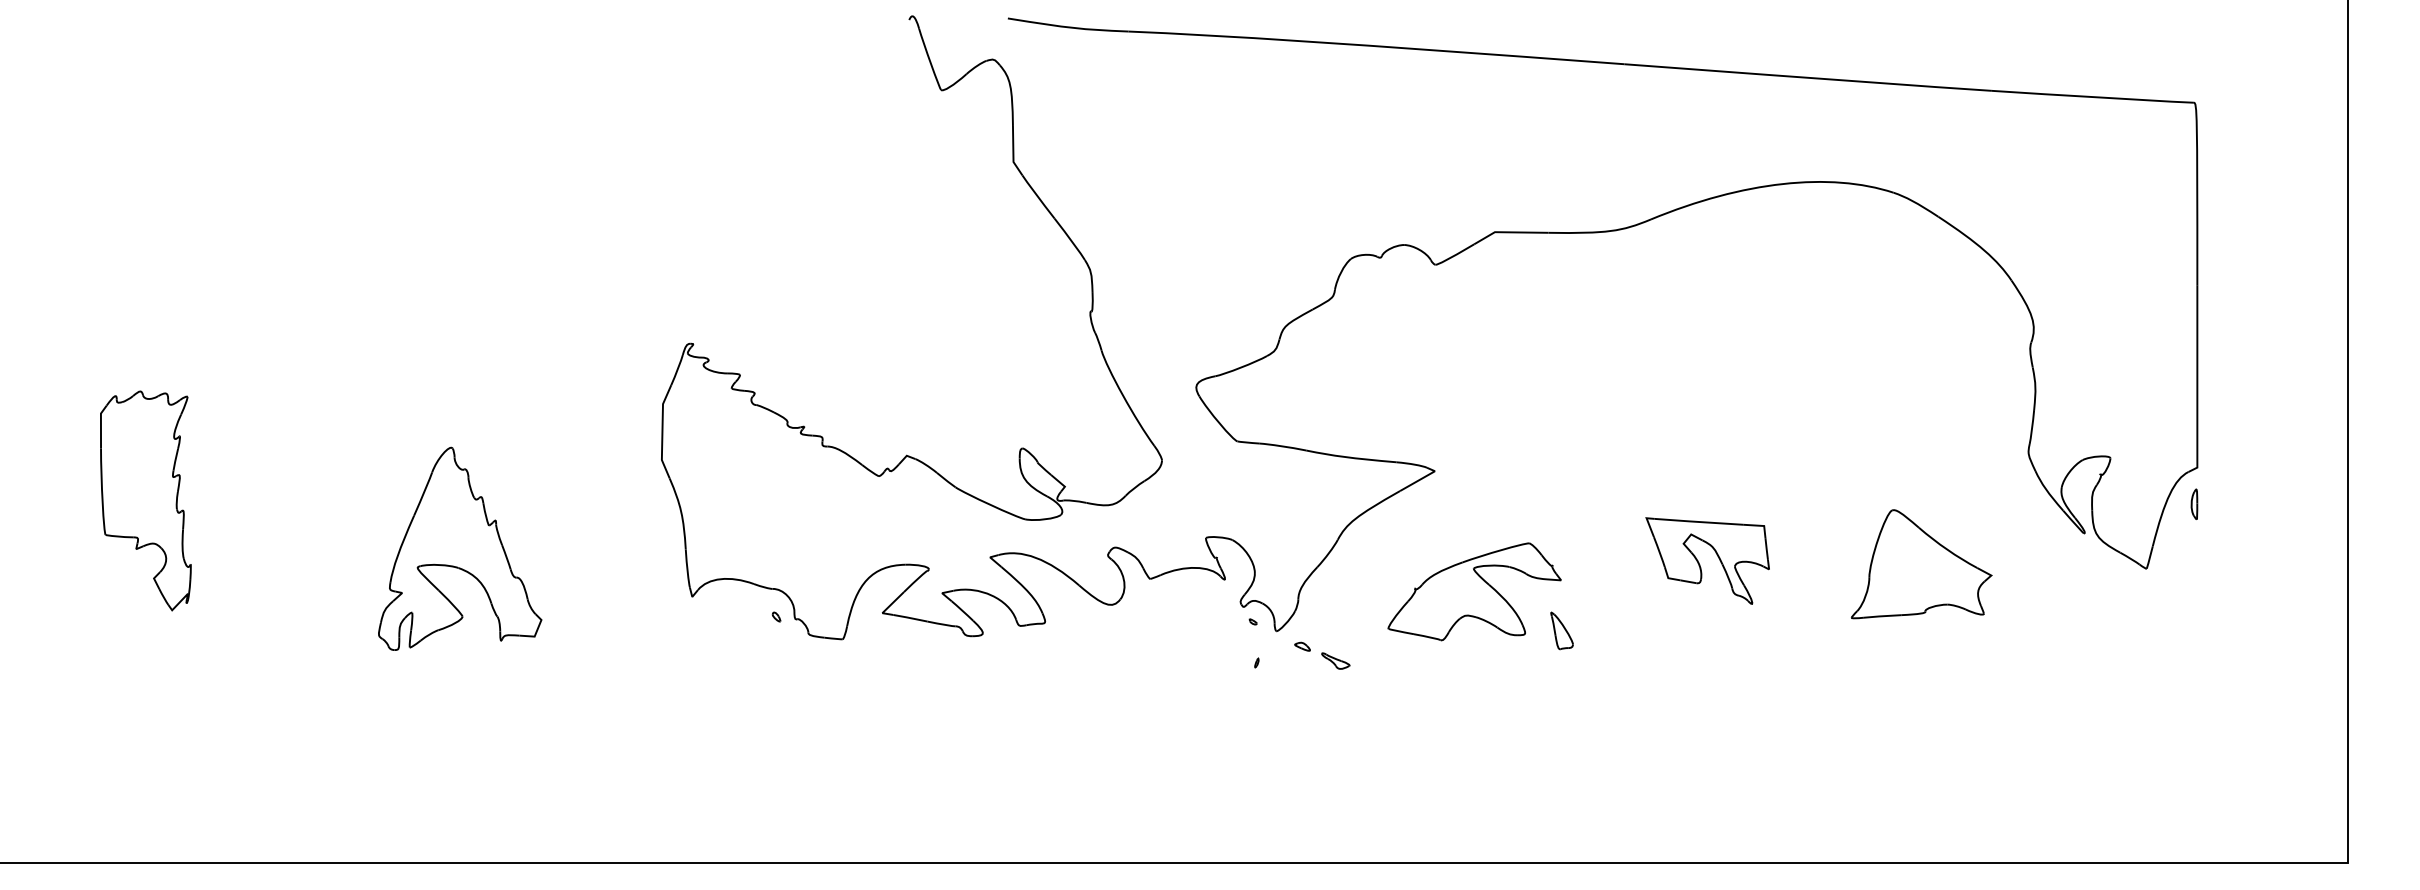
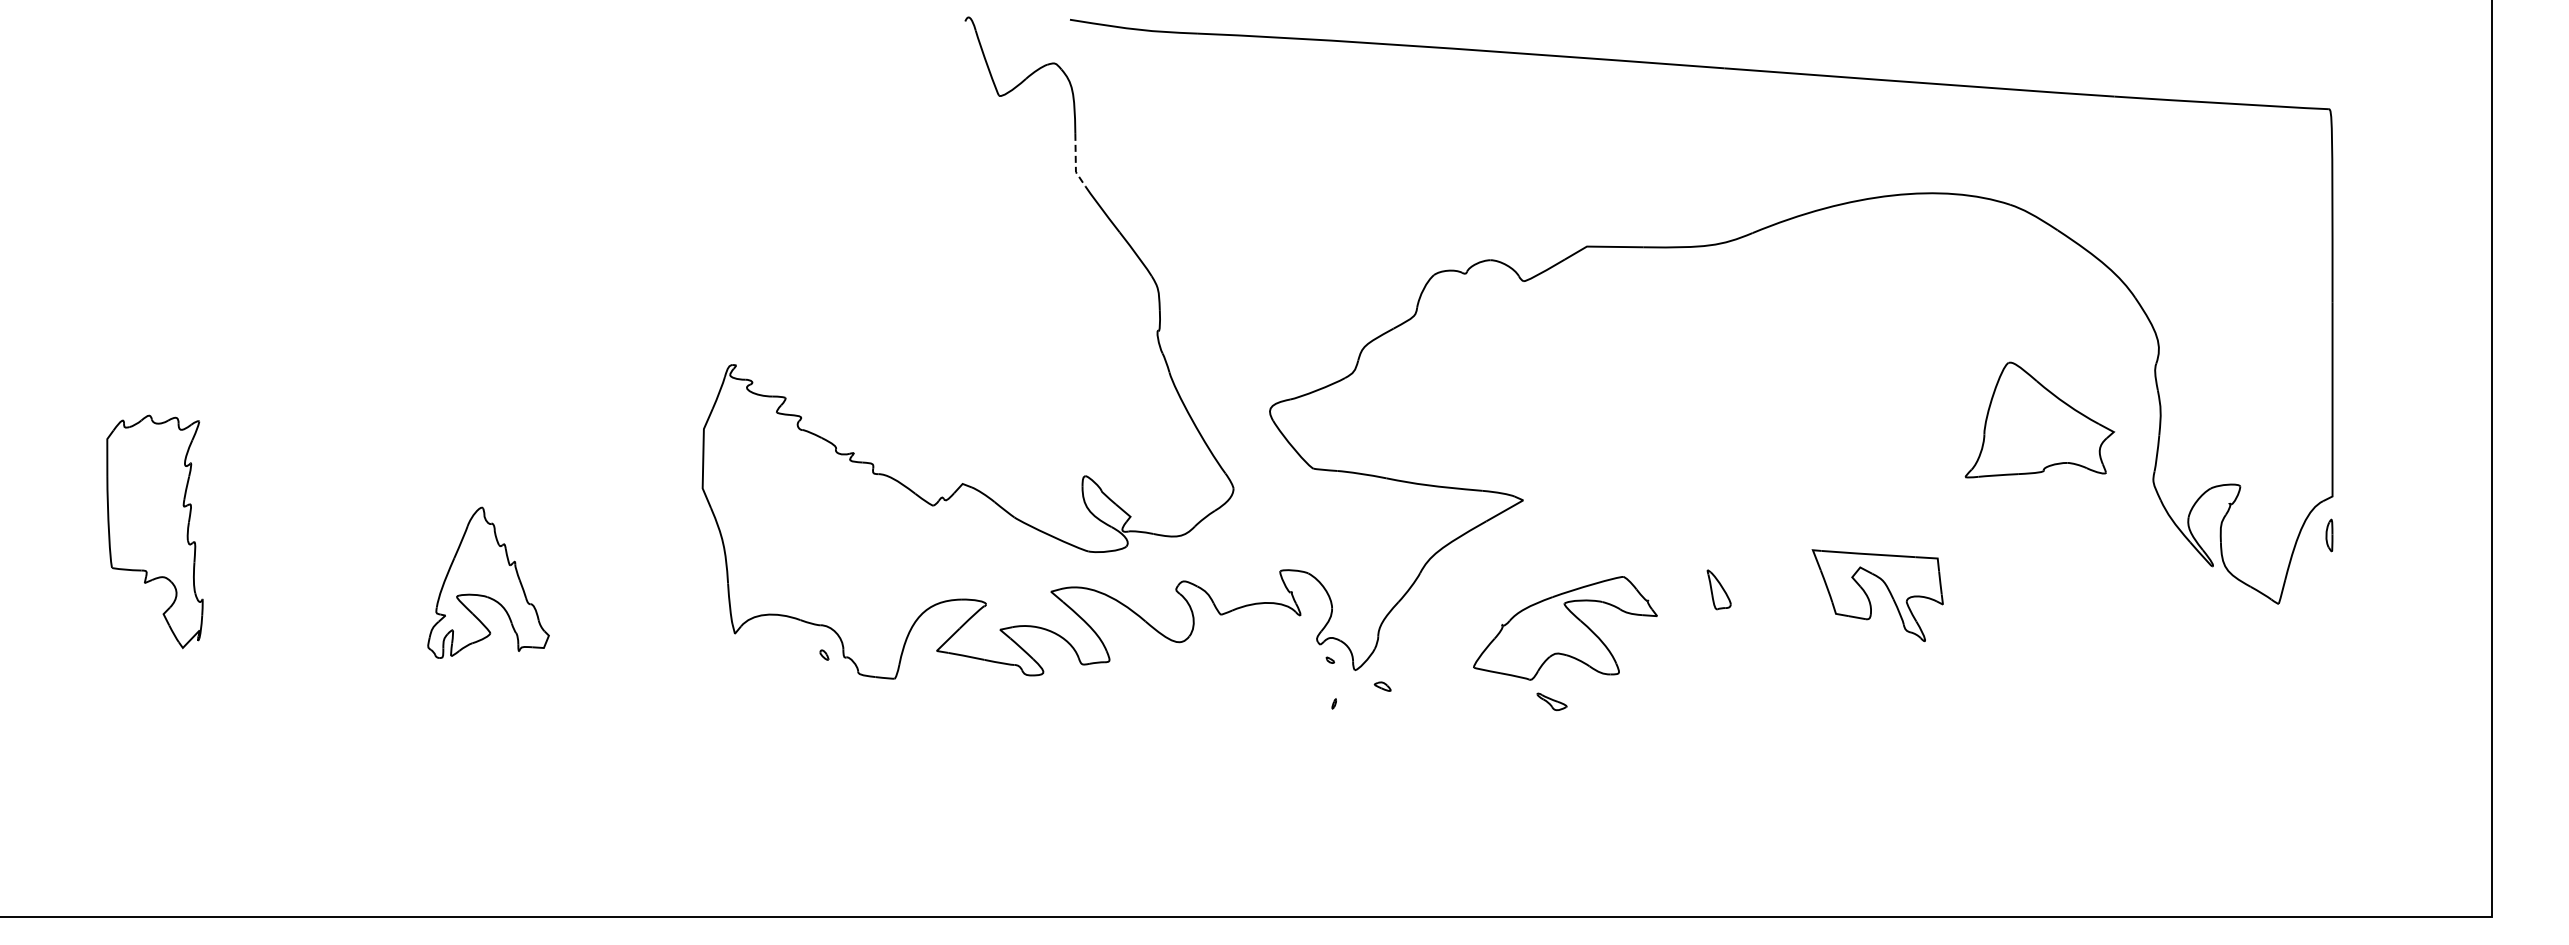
line: (1013, 152) -> (1075, 162), solid -> dashed
part: (460, 548) -> (488, 582), size x0.7
part: (1699, 563) -> (1869, 598), moved
part: (1921, 563) -> (2039, 419), moved
part: (1561, 630) -> (1718, 589), moved
part: (1335, 660) -> (1551, 701), moved

